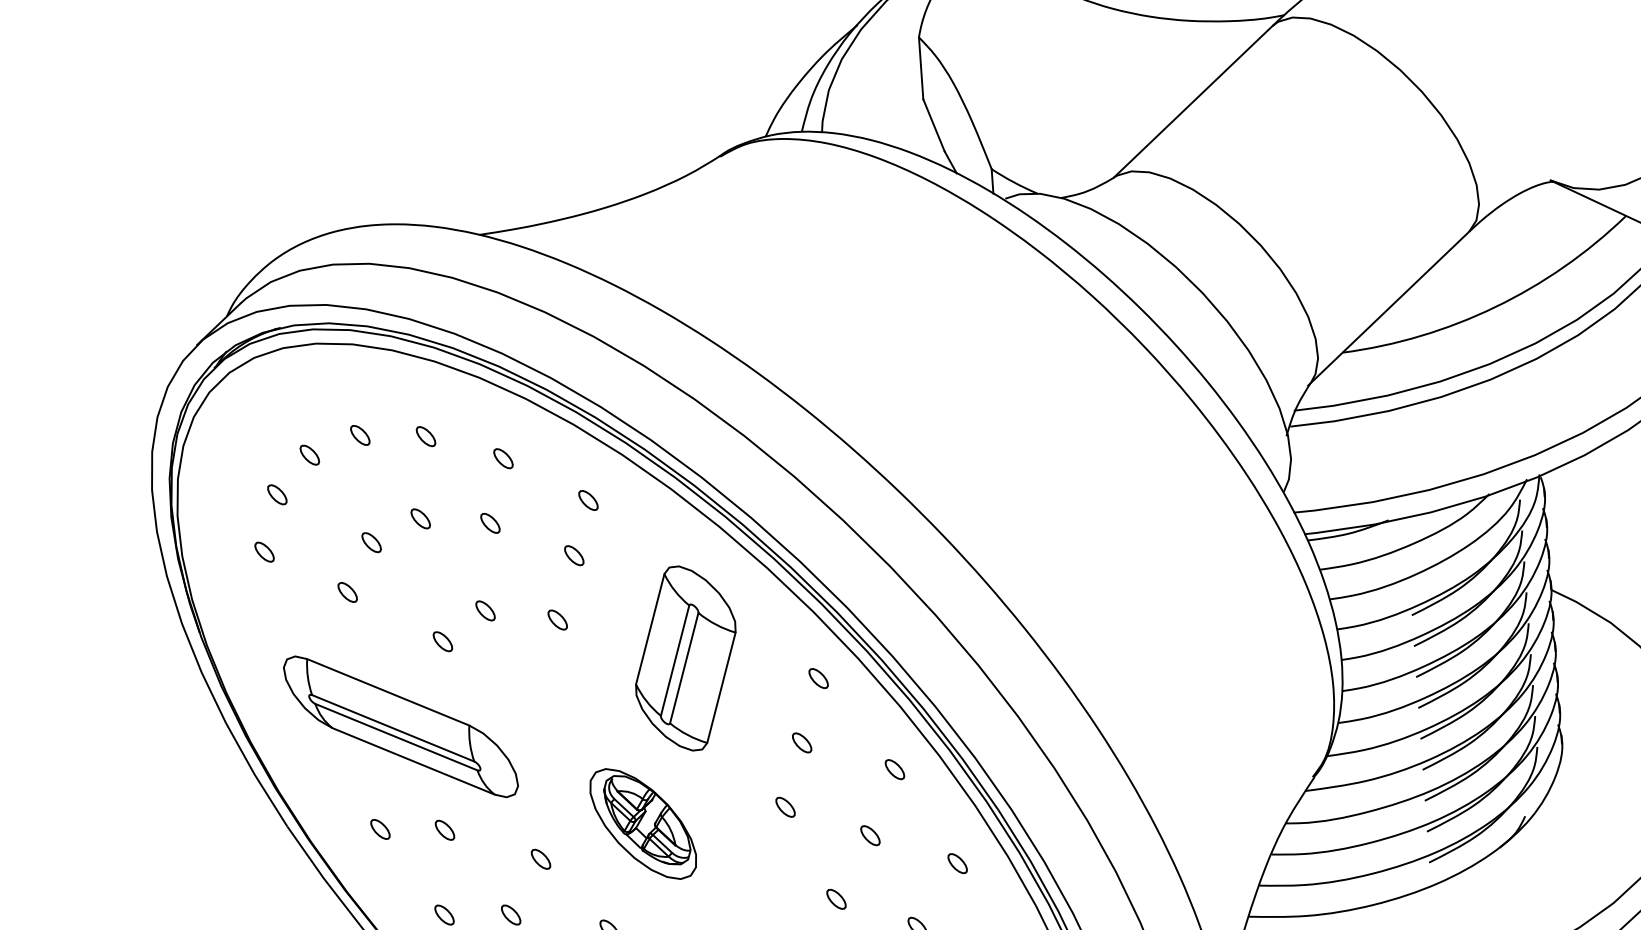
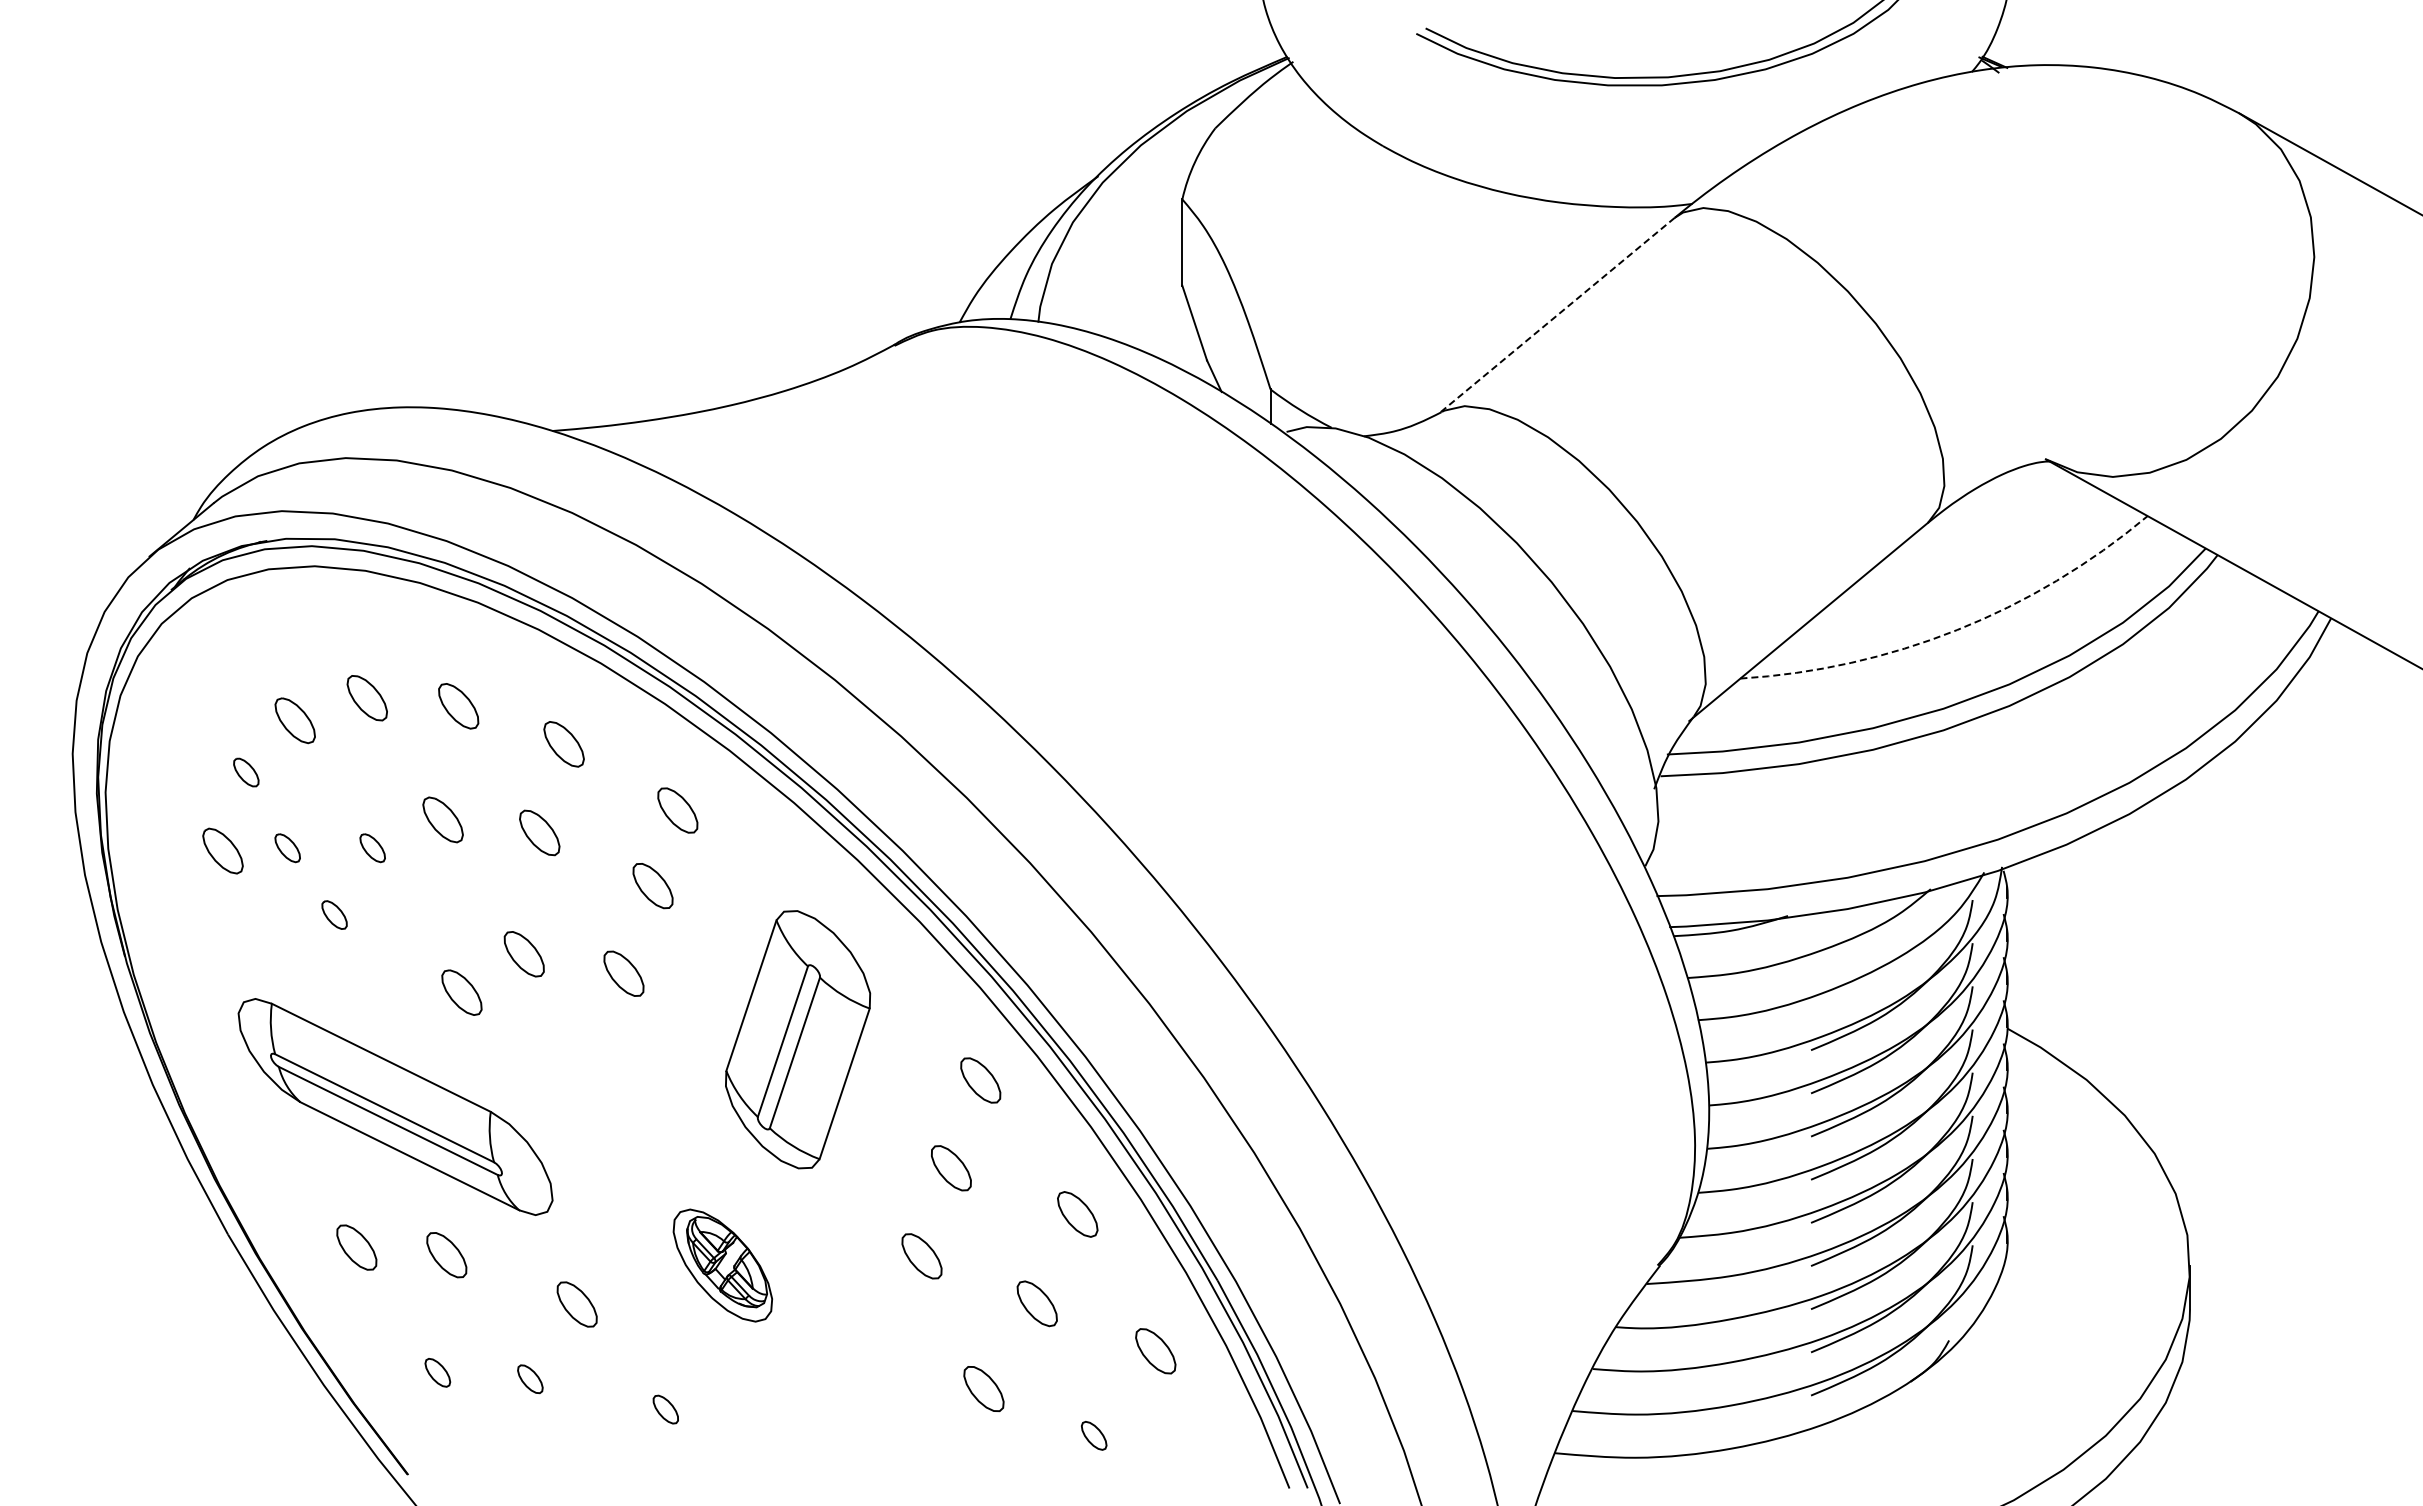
line: (1193, 101) -> (1557, 315), solid -> dashed
arc: (1495, 307) -> (1957, 630), solid -> dashed
part: (360, 434) -> (367, 697), size x1.6
part: (425, 436) -> (458, 705), size x1.6
part: (309, 455) -> (295, 720), size x1.6
part: (503, 458) -> (563, 744), size x1.6
part: (588, 500) -> (678, 810), size x1.6
part: (420, 518) -> (443, 819), size x1.6
part: (490, 523) -> (539, 832), size x1.6
part: (310, 547) -> (287, 848), added
part: (264, 551) -> (222, 850), size x1.6
part: (573, 555) -> (652, 885), size x1.6
part: (485, 610) -> (524, 953), size x1.6
part: (557, 619) -> (623, 973), size x1.6
part: (443, 641) -> (462, 992), size x1.6
part: (818, 678) -> (980, 1080), size x1.6
part: (802, 743) -> (951, 1168), size x1.6
part: (894, 769) -> (1077, 1214), size x1.6
part: (785, 806) -> (922, 1255), size x1.6
part: (643, 823) -> (722, 1265), size x0.7
part: (380, 829) -> (357, 1247), size x1.6
part: (444, 829) -> (446, 1254), size x1.6
part: (870, 835) -> (1037, 1303), size x1.6
part: (541, 859) -> (577, 1304), size x1.6
part: (957, 863) -> (1155, 1350), size x1.6
part: (836, 898) -> (983, 1388), size x1.6

